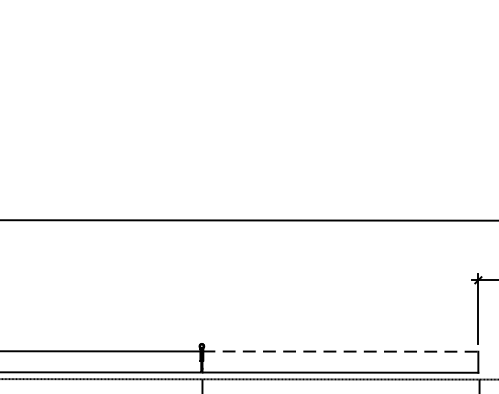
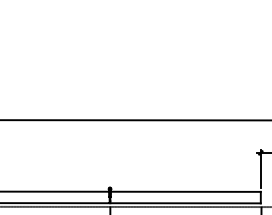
line: (342, 350) -> (186, 191), dashed -> solid

